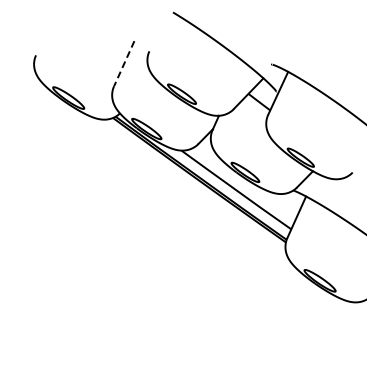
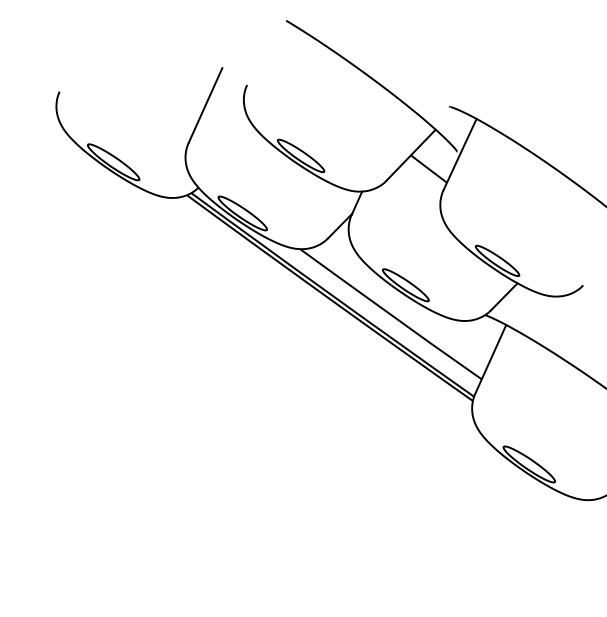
line: (124, 63) -> (205, 105), dashed -> solid

